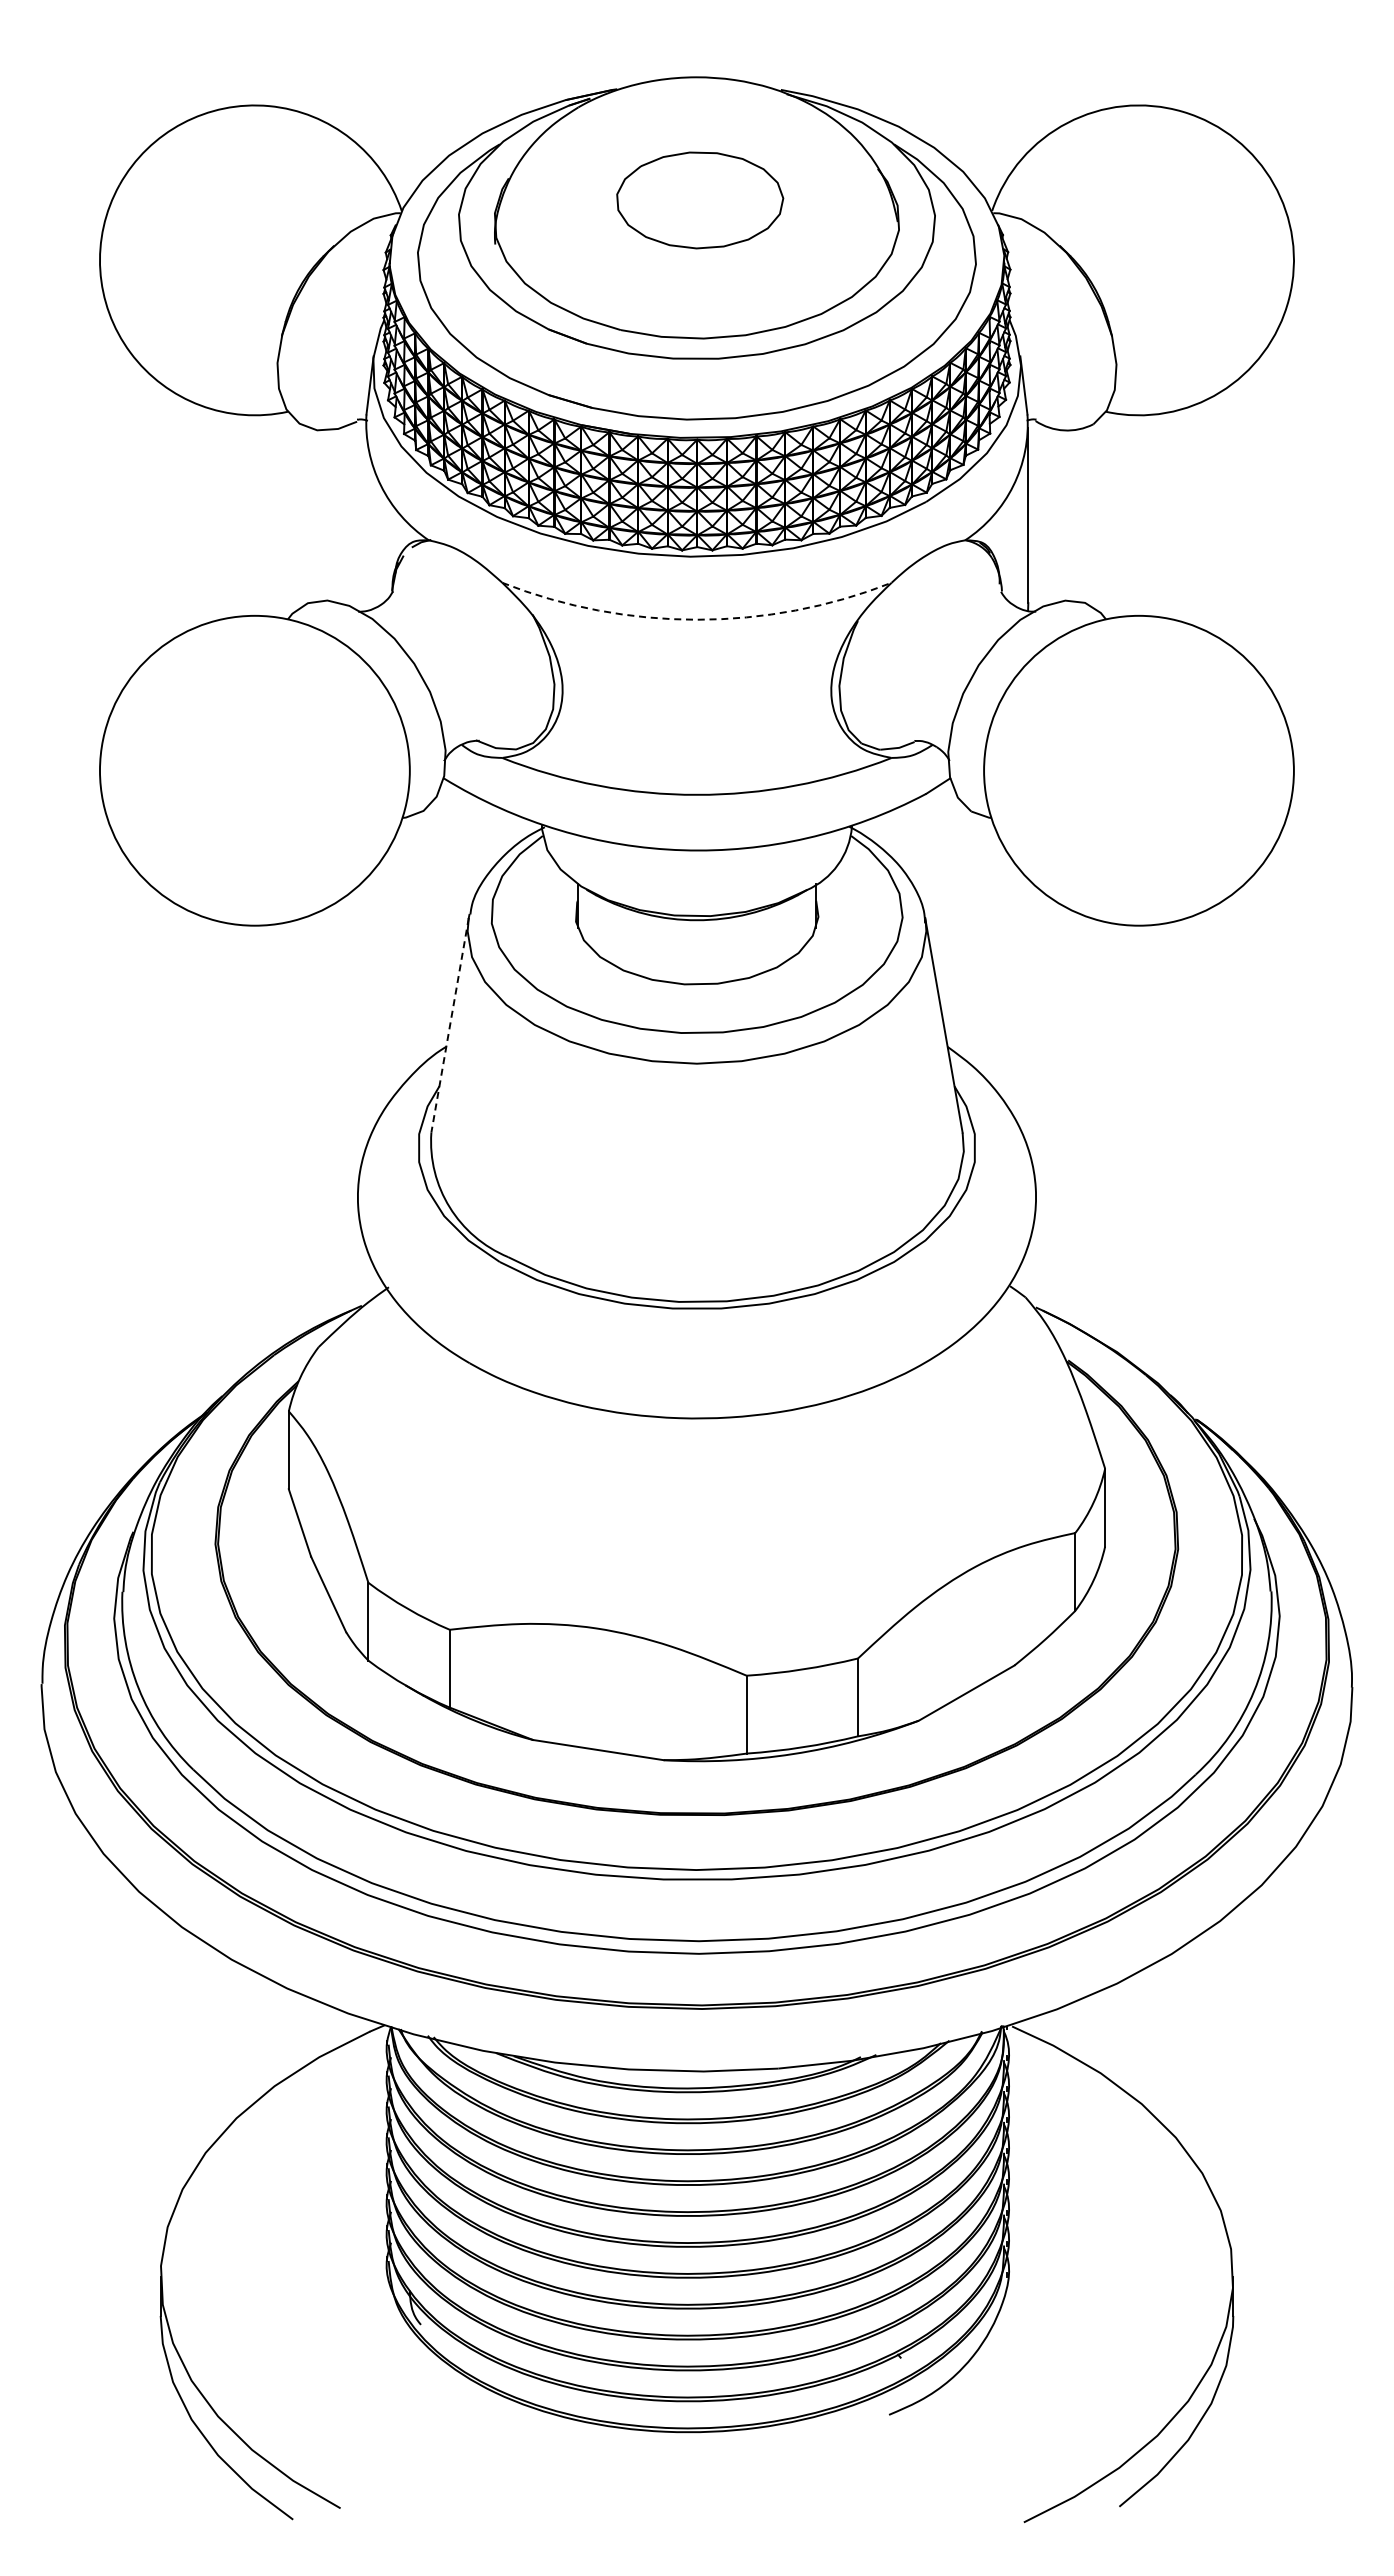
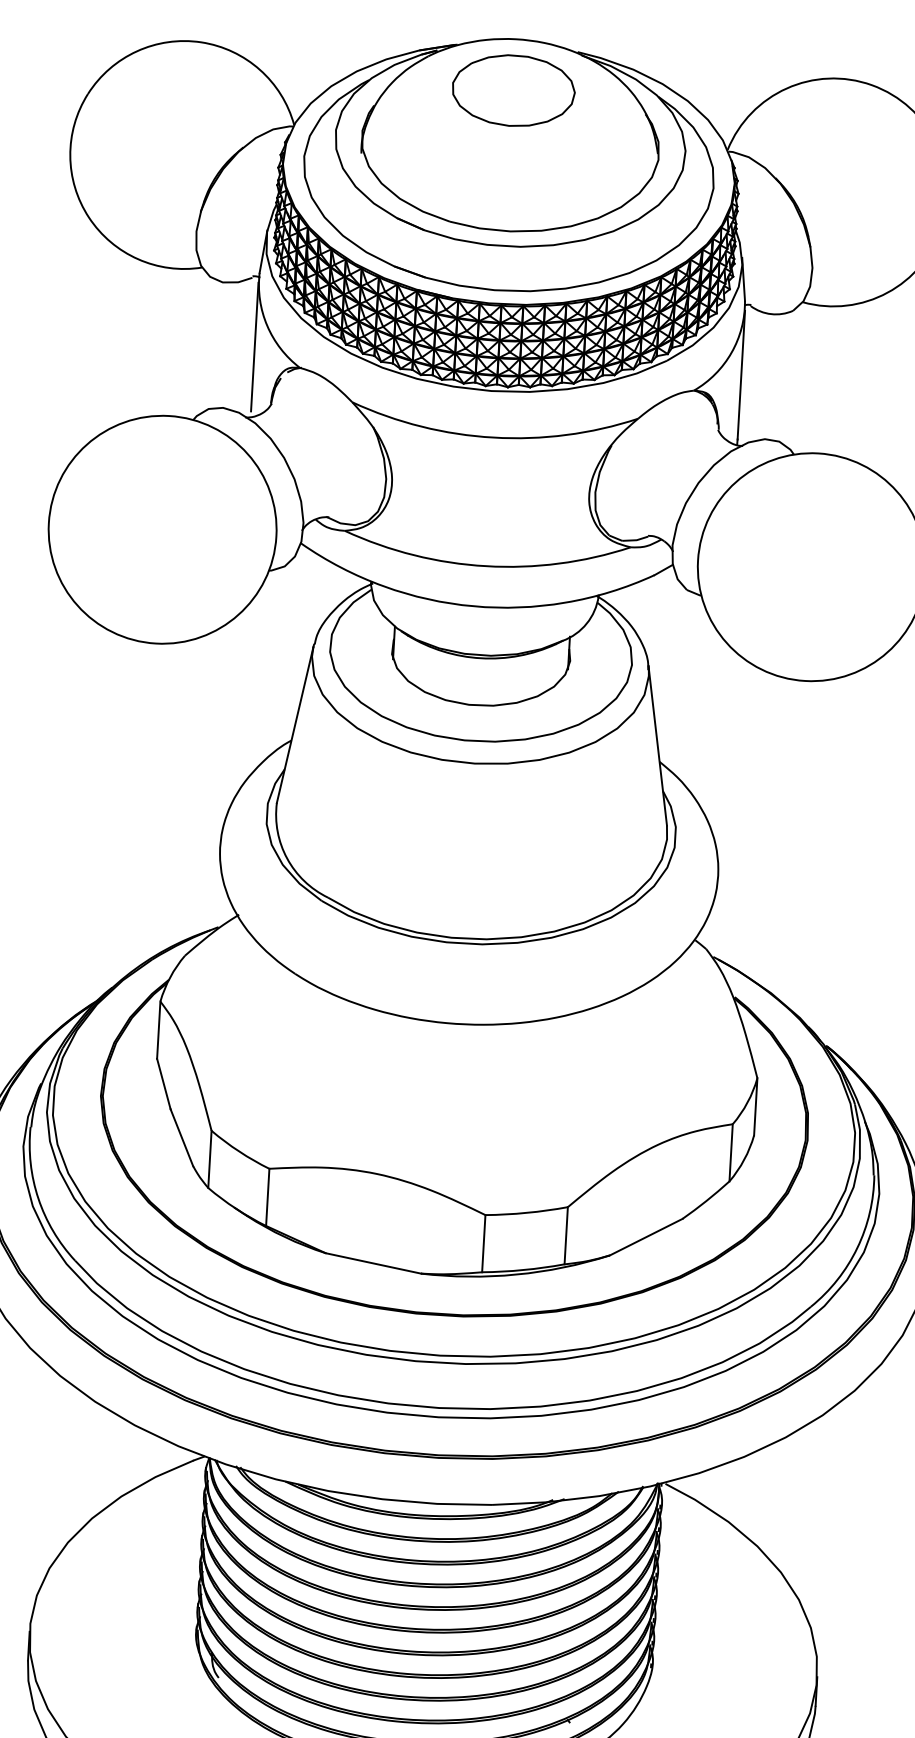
part: (700, 200) -> (514, 90), moved
line: (365, 515) -> (254, 347), added
arc: (696, 619) -> (493, 437), dashed -> solid
line: (450, 1025) -> (295, 725), dashed -> solid

